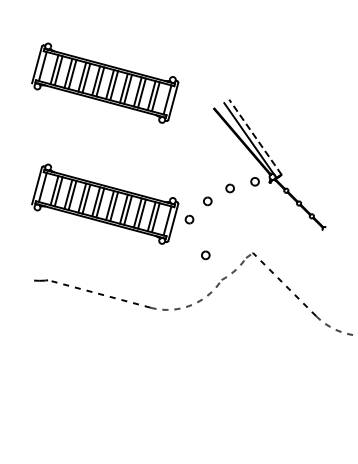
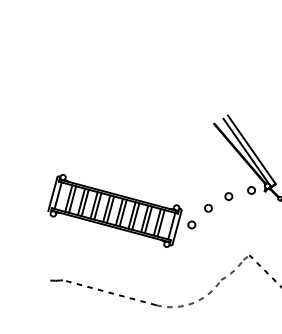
part: (105, 82) -> (115, 100), removed
line: (255, 137) -> (251, 150), dashed -> solid
part: (205, 255) -> (206, 257), removed

